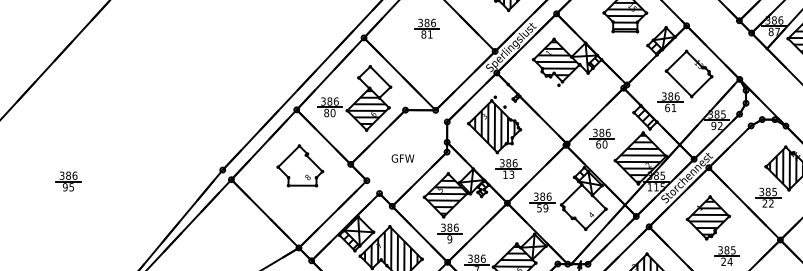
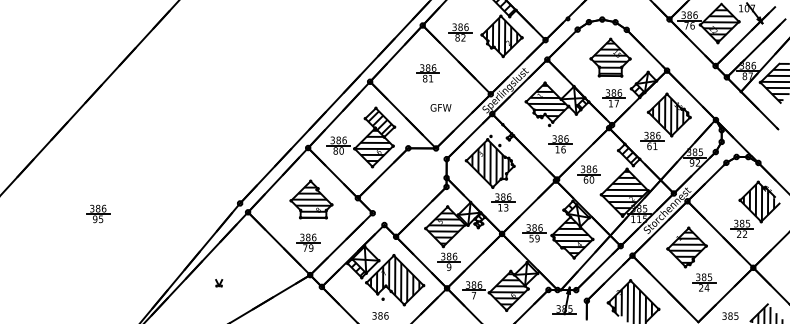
part: (628, 56) -> (613, 98), added
hatch: (691, 74) -> (671, 115), added
hatch: (374, 82) -> (379, 122), added
part: (570, 106) -> (560, 144), added
text: (402, 158) -> (440, 107), moved
hatch: (300, 165) -> (311, 199), added
hatch: (582, 207) -> (571, 237), added
part: (297, 212) -> (308, 242), added
part: (200, 257) -> (219, 283), added

